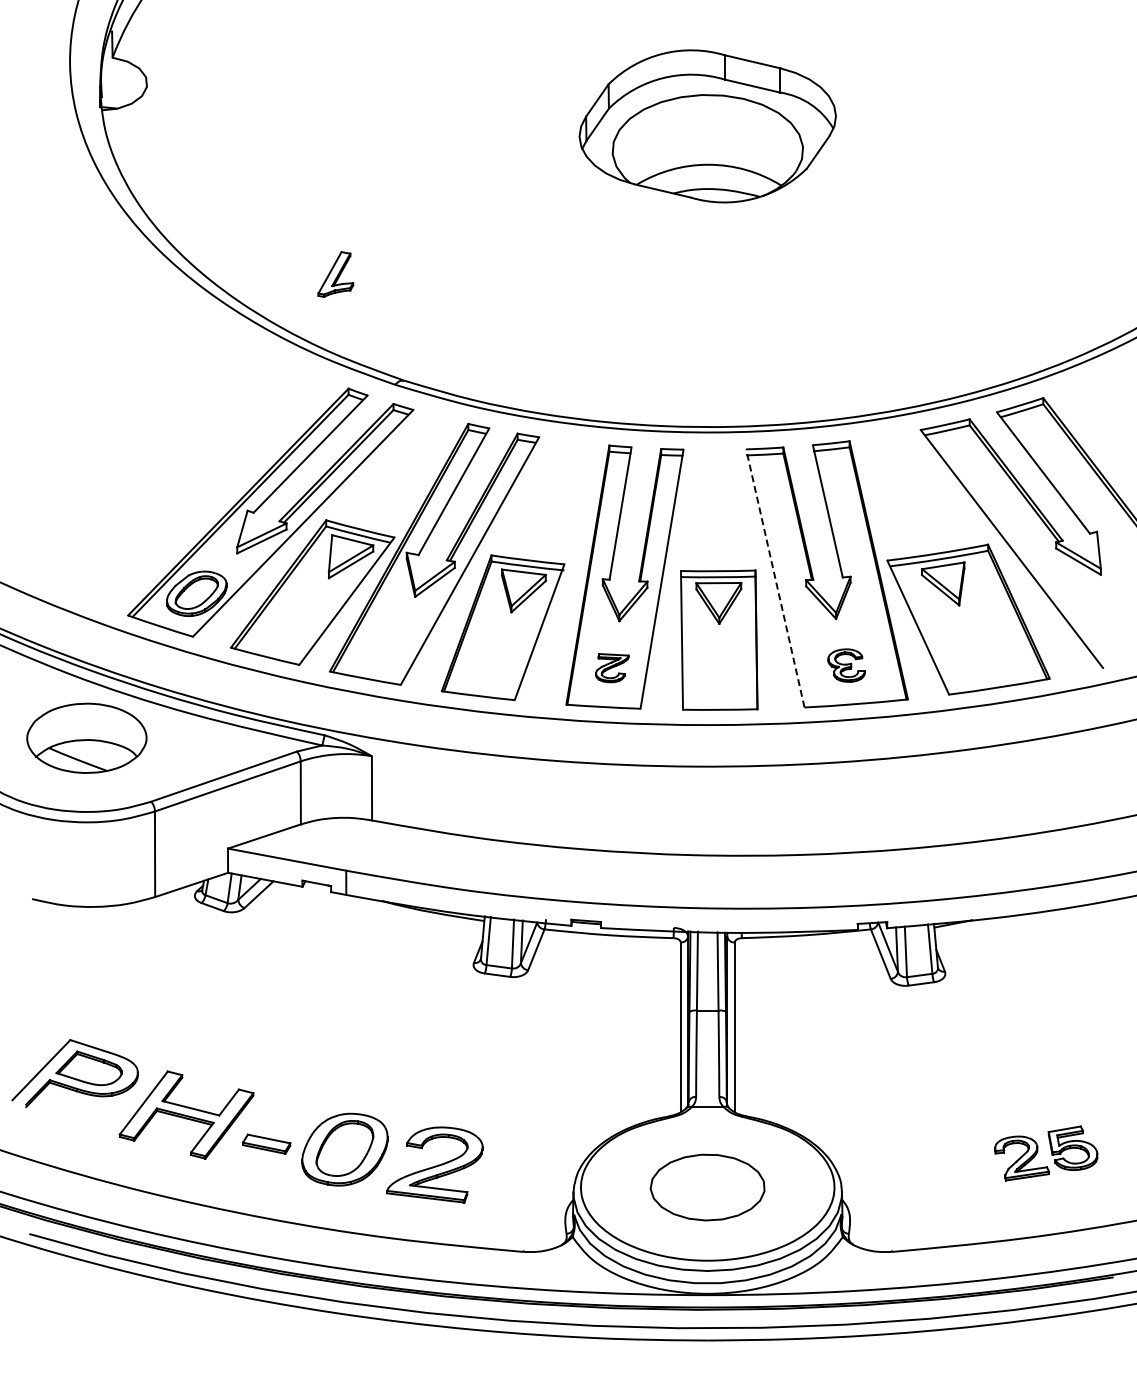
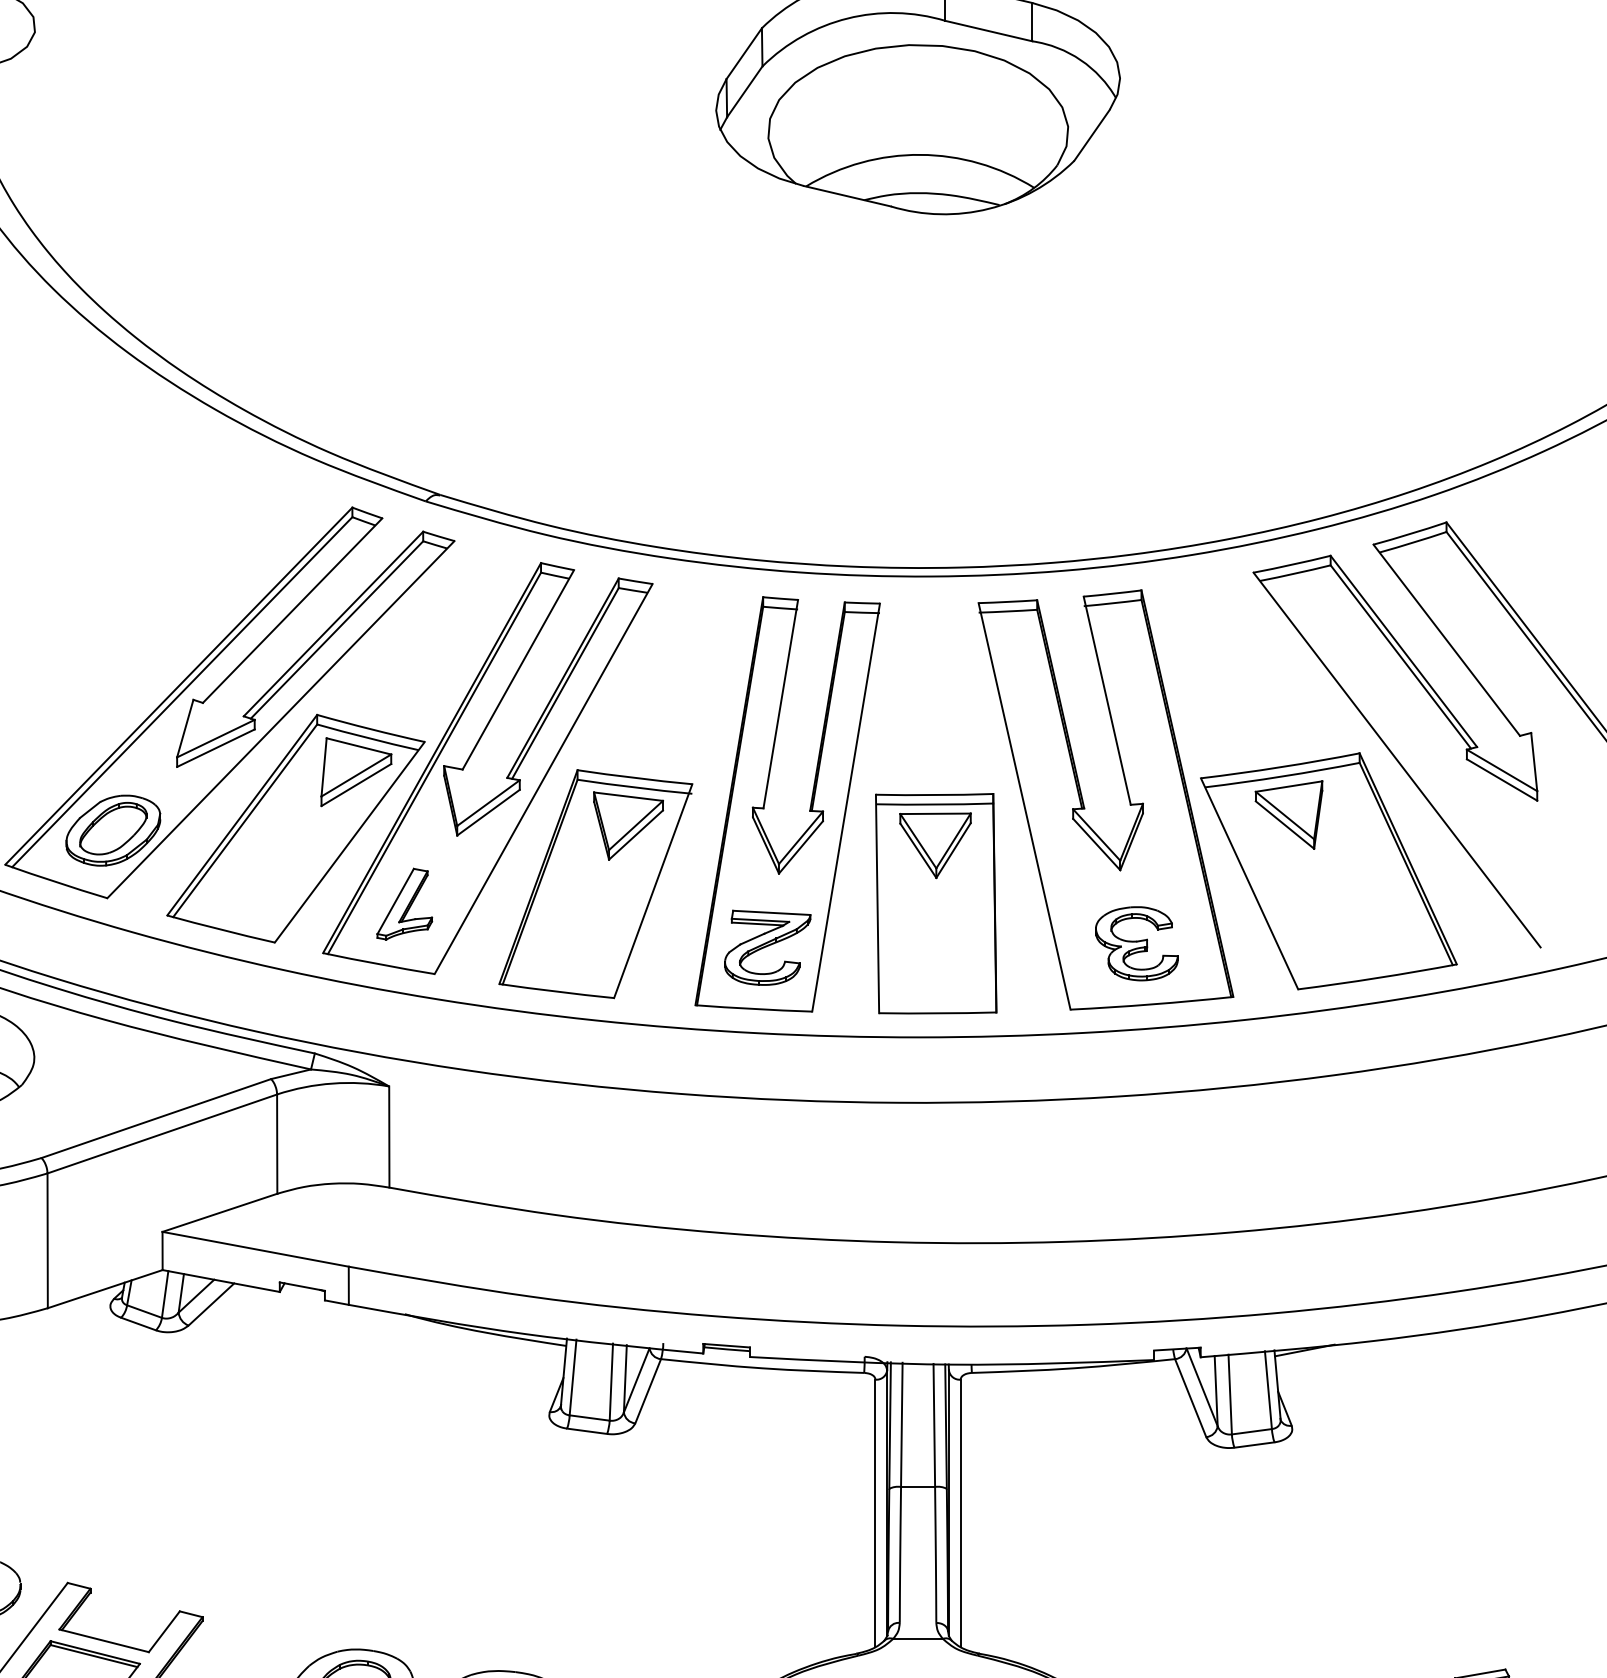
part: (335, 274) -> (404, 904), moved
line: (775, 577) -> (1024, 804), dashed -> solid
part: (846, 665) -> (1136, 943), size x1.43
part: (612, 667) -> (768, 946), size x1.67

